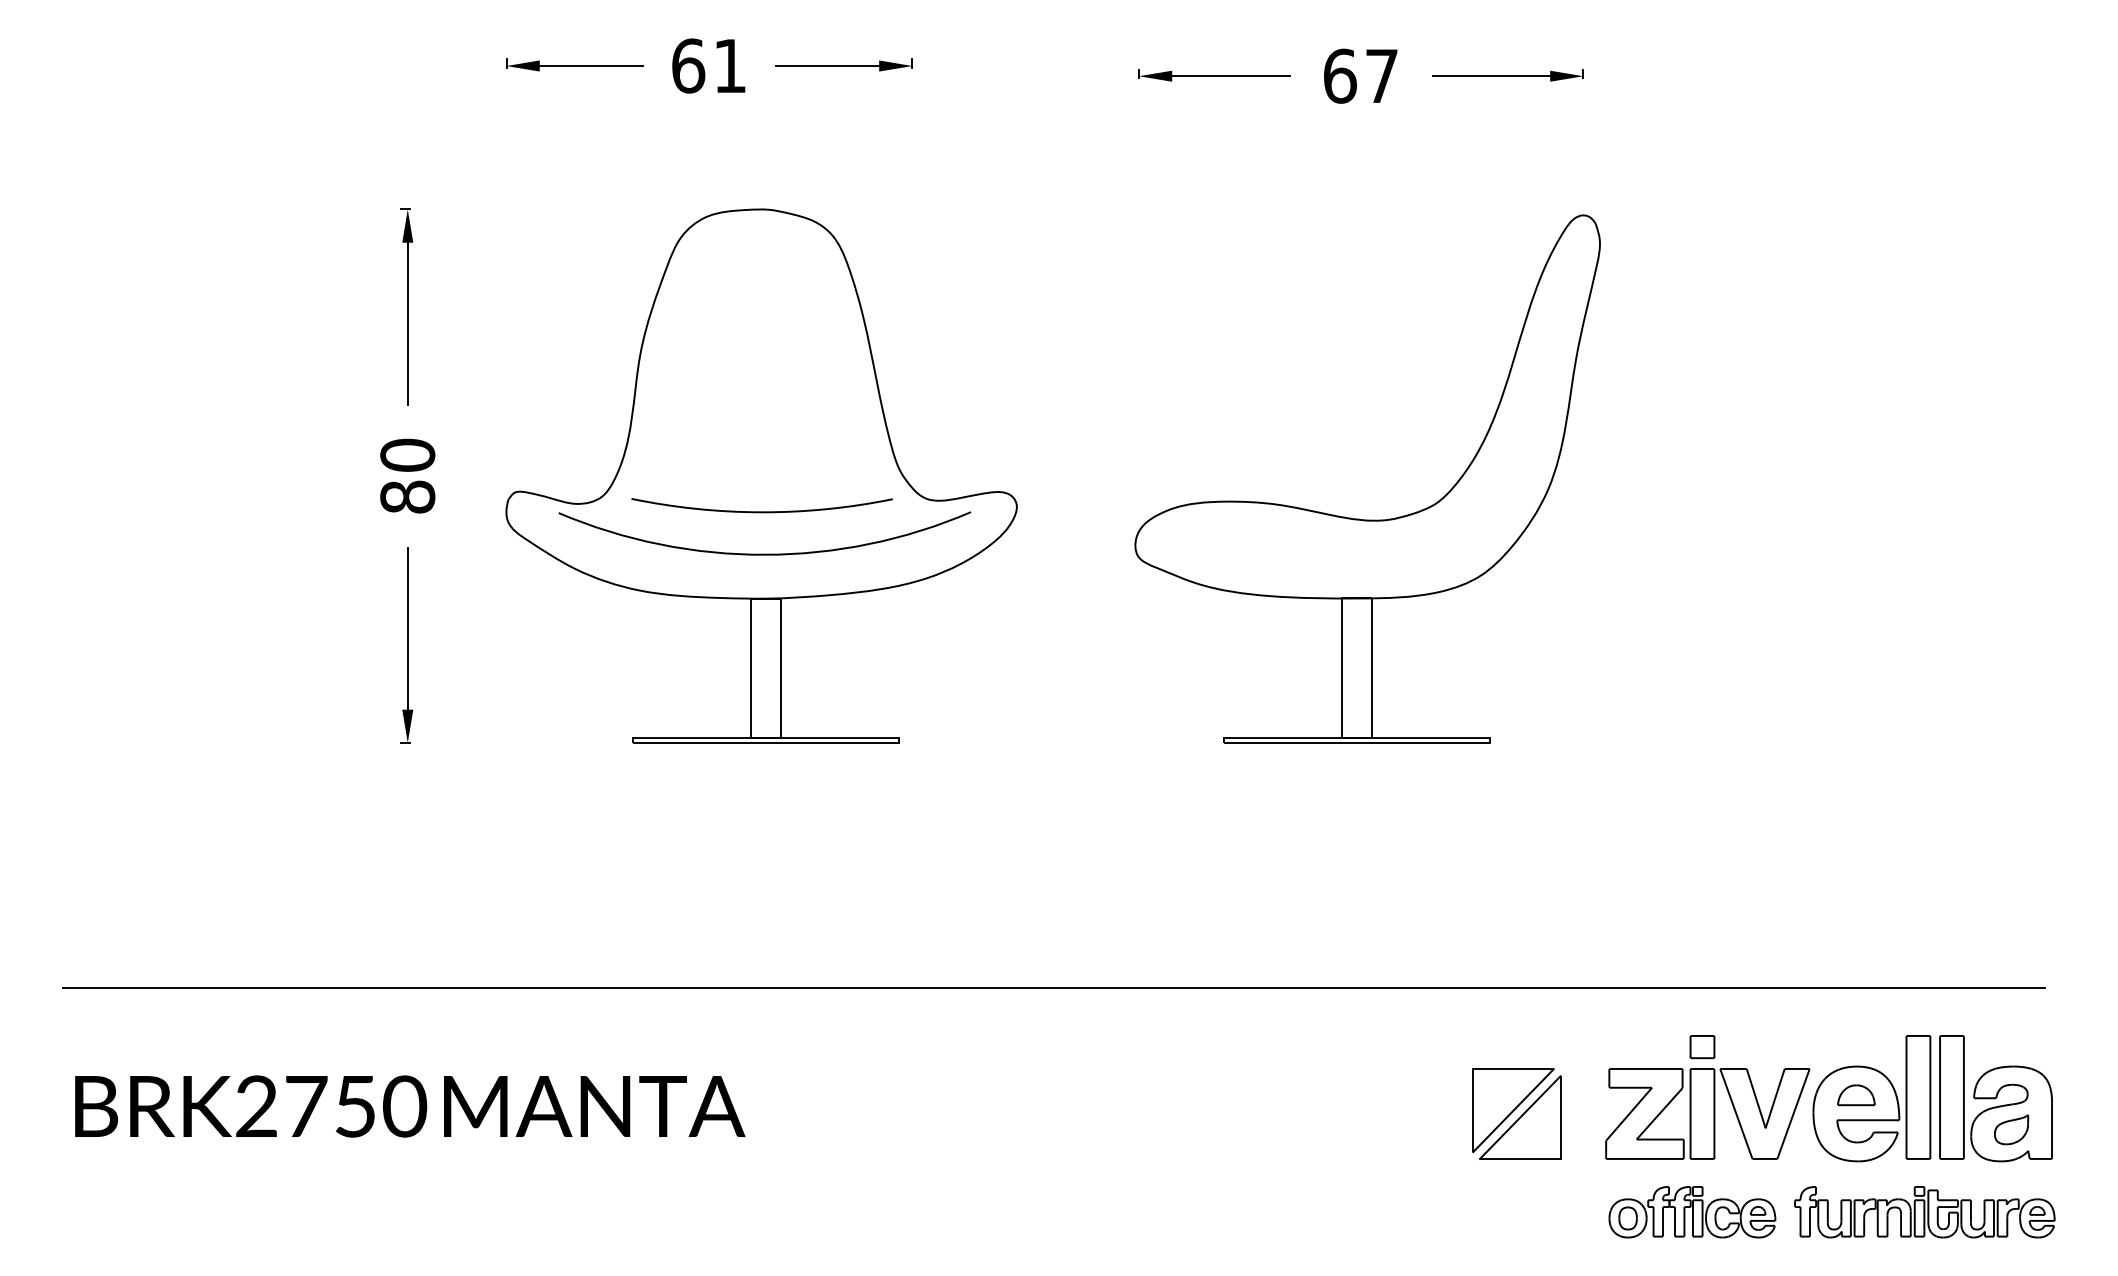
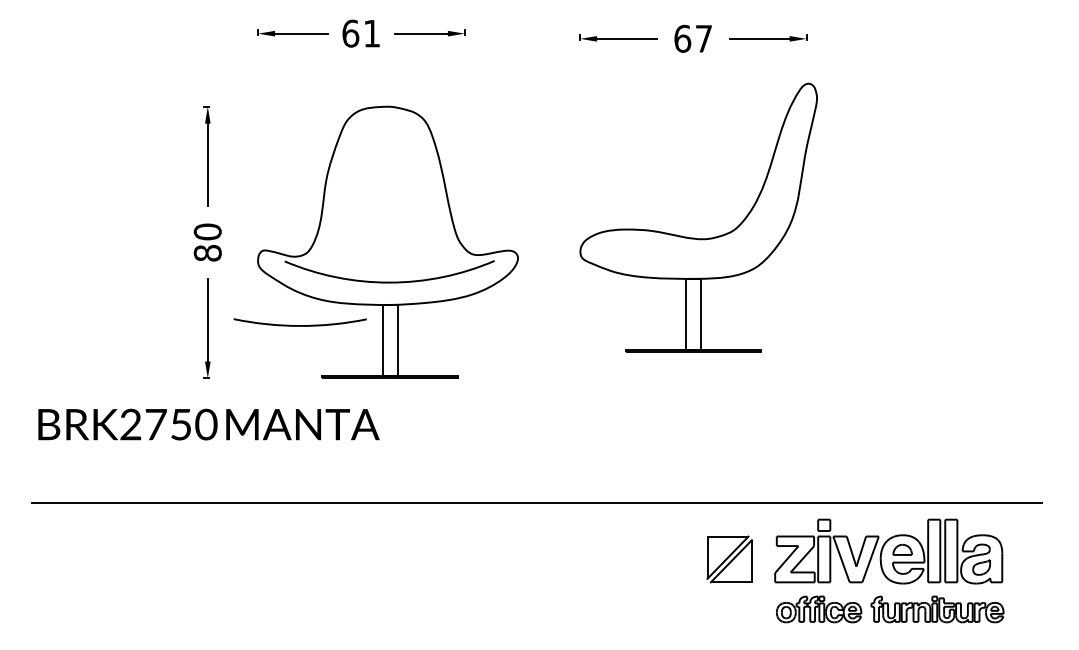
arc: (760, 511) -> (299, 325), moved
part: (1359, 517) -> (694, 237), moved
text: (409, 1106) -> (208, 424), moved
part: (1763, 1135) -> (855, 570), moved

